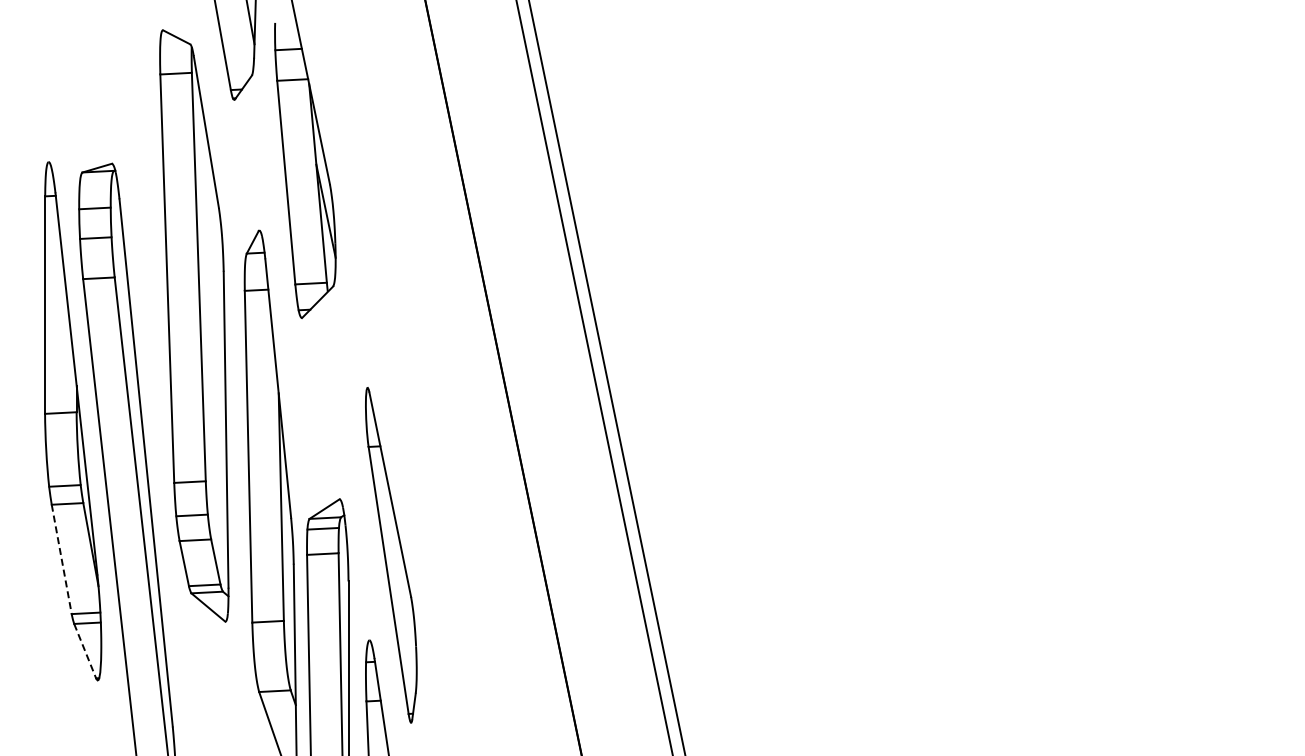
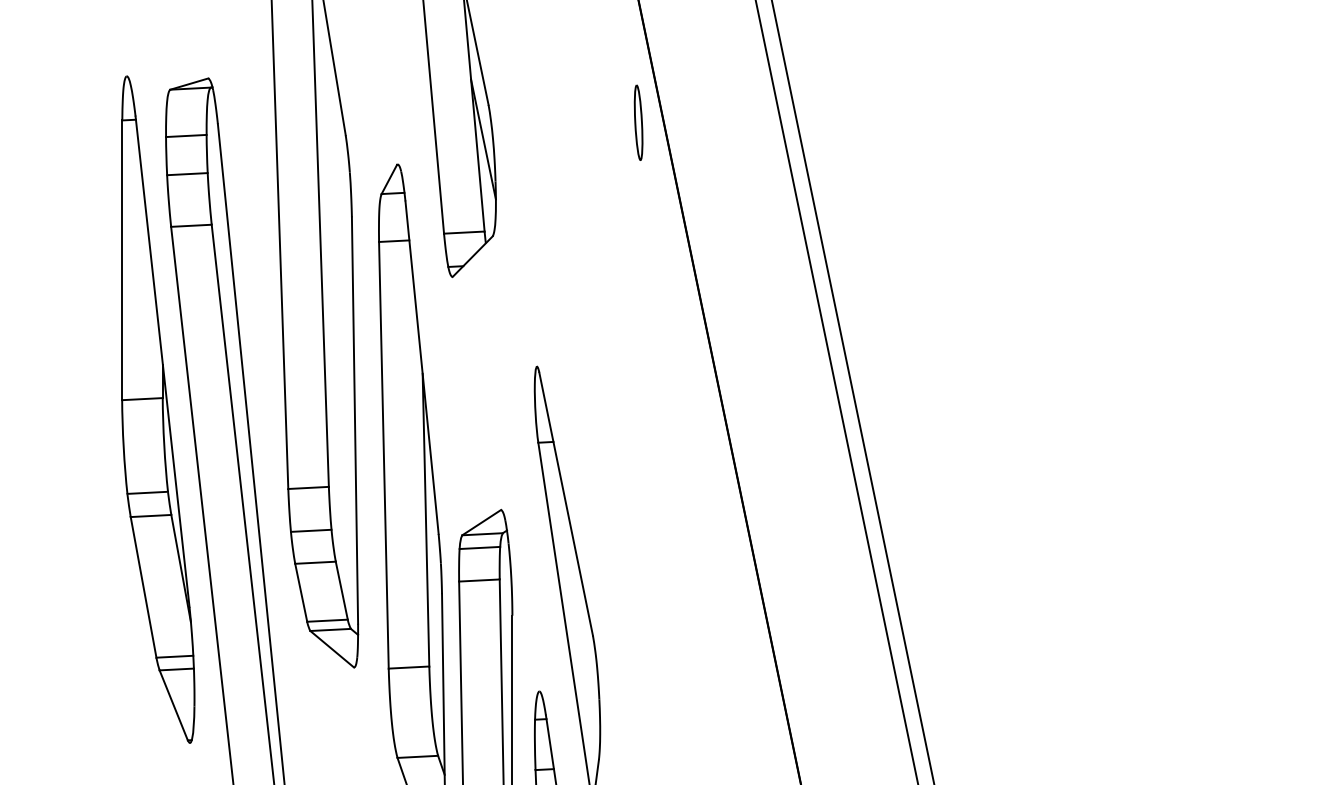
part: (446, 198) -> (638, 123), added
line: (61, 559) -> (143, 587), dashed -> solid
line: (85, 651) -> (174, 705), dashed -> solid

